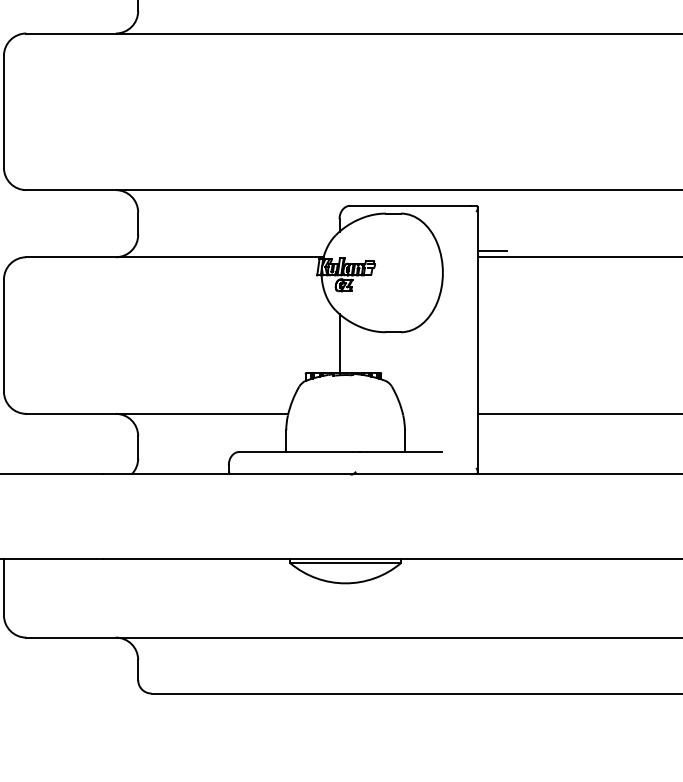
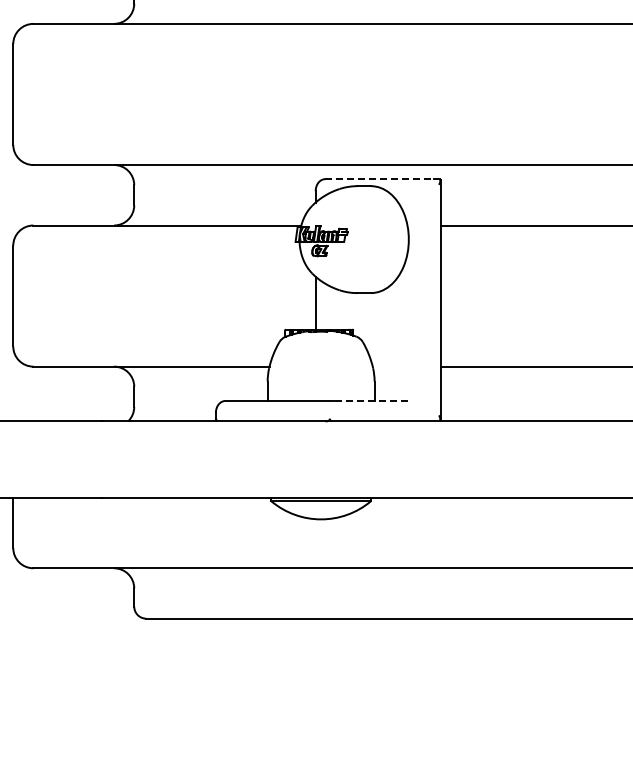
line: (411, 206) -> (380, 179), solid -> dashed
line: (492, 250) -> (453, 219), removed
line: (400, 451) -> (370, 400), solid -> dashed

